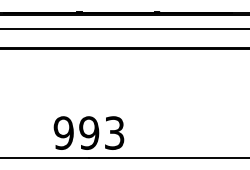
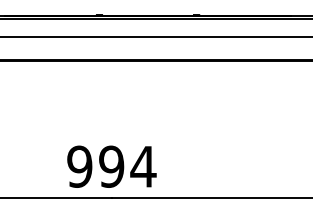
text: (114, 132) -> (143, 166), 993 -> 994

